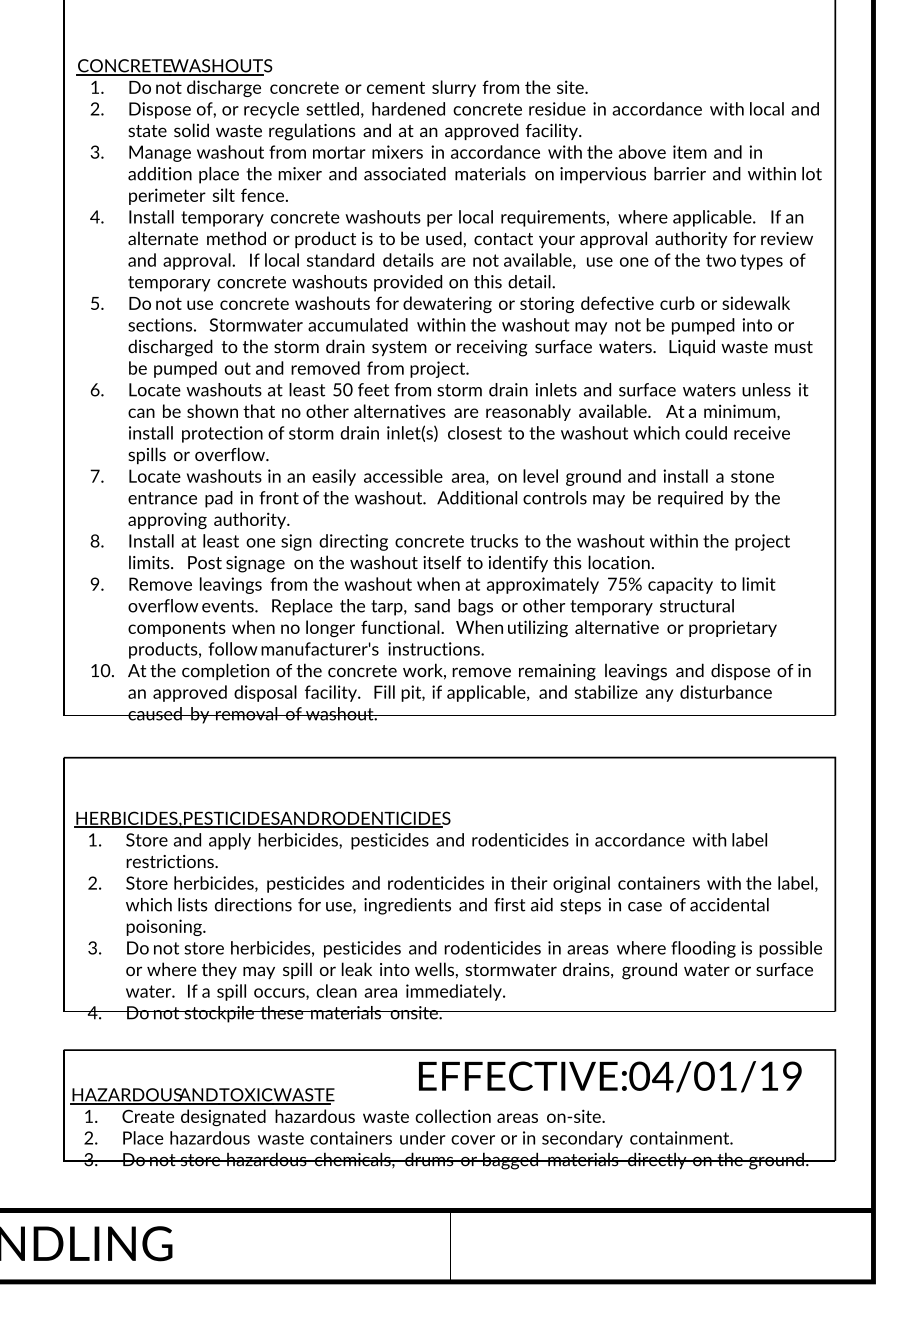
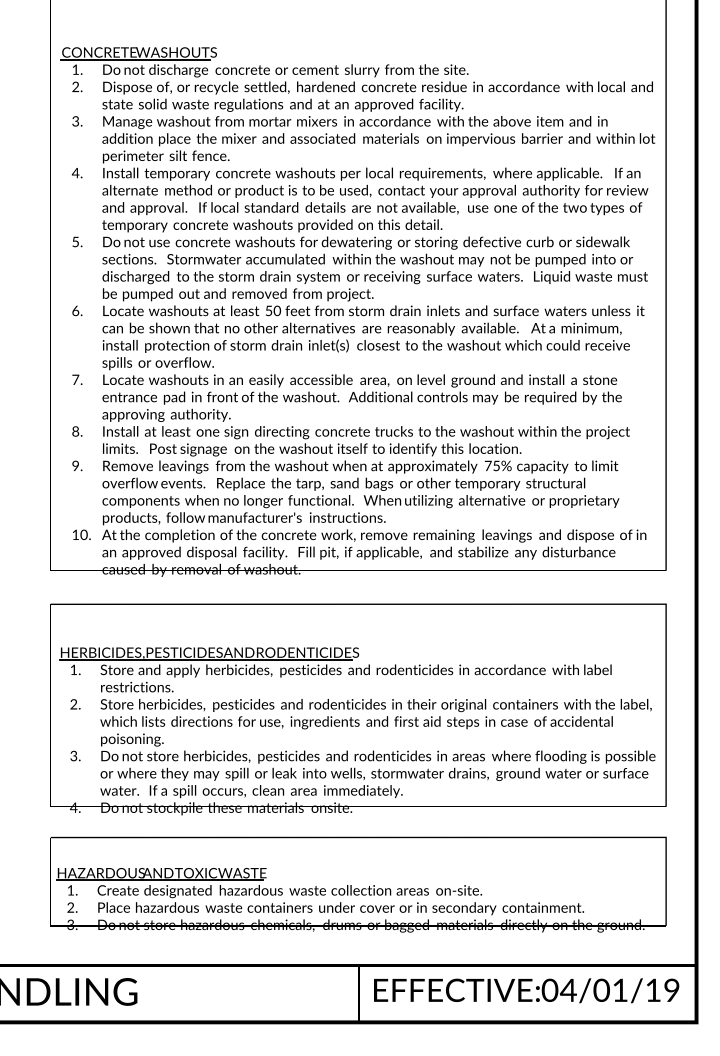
text: (610, 1076) -> (526, 990), moved

